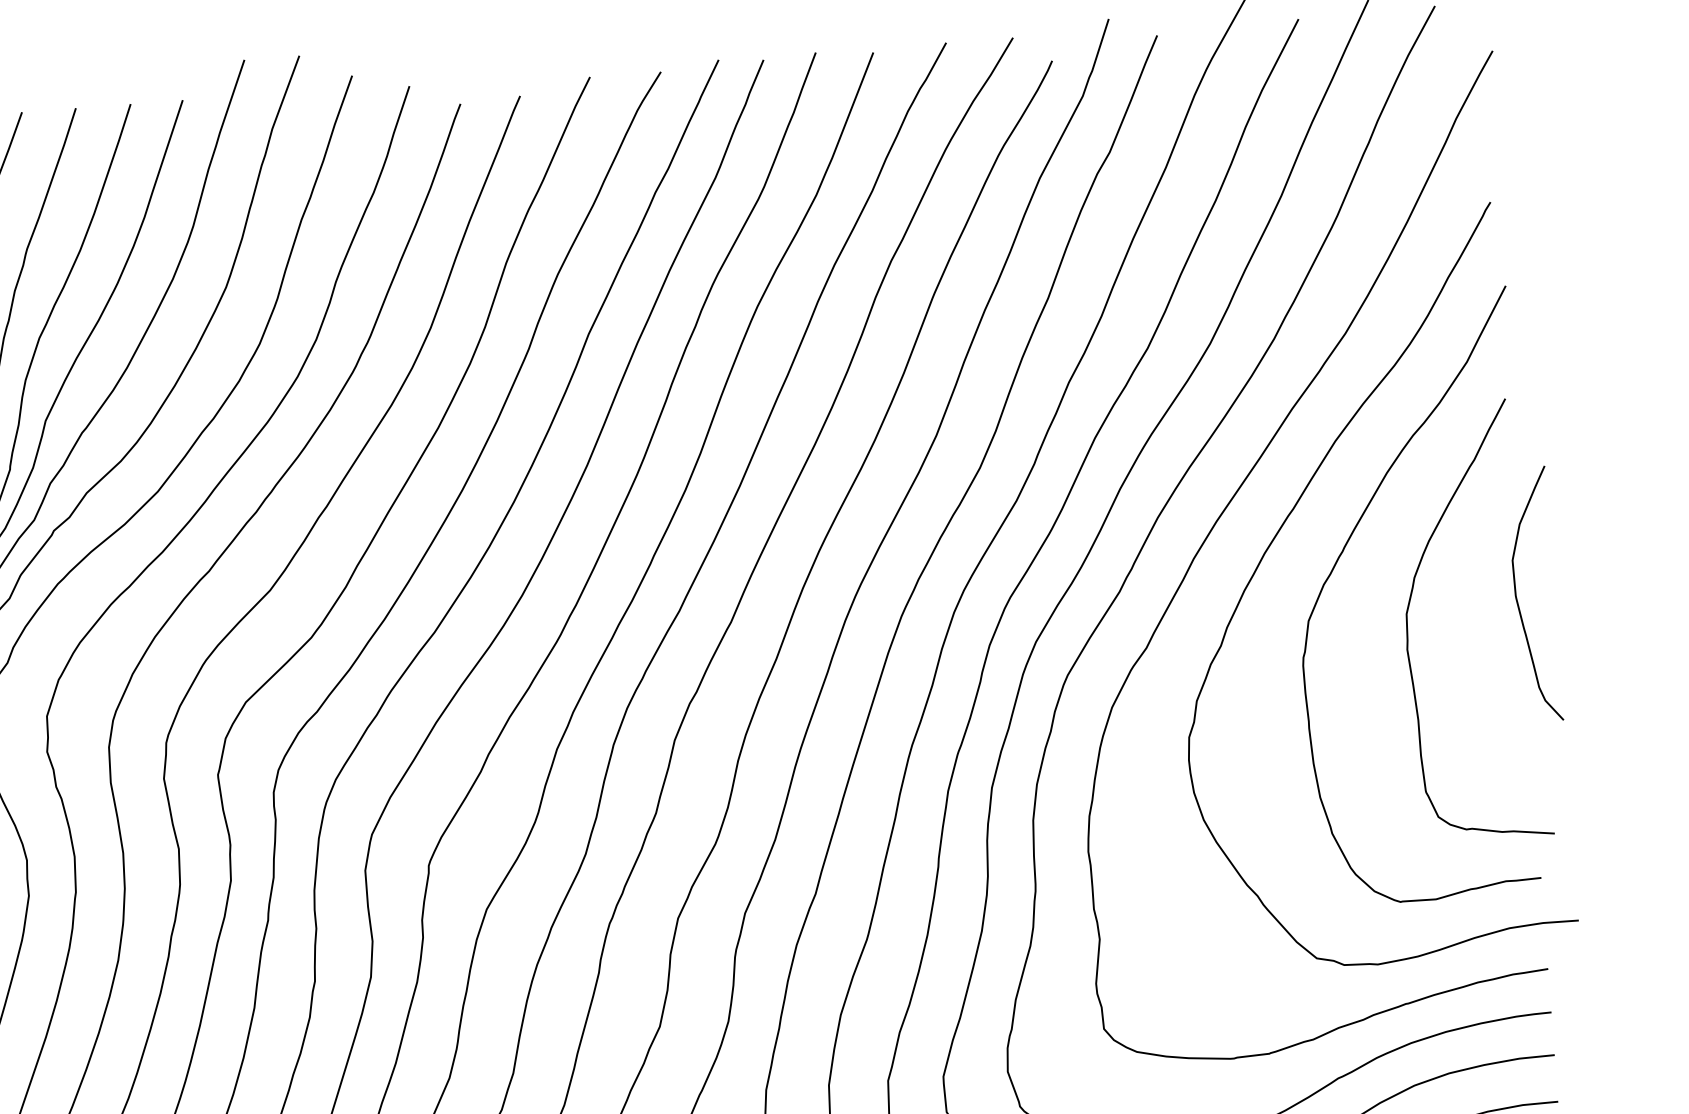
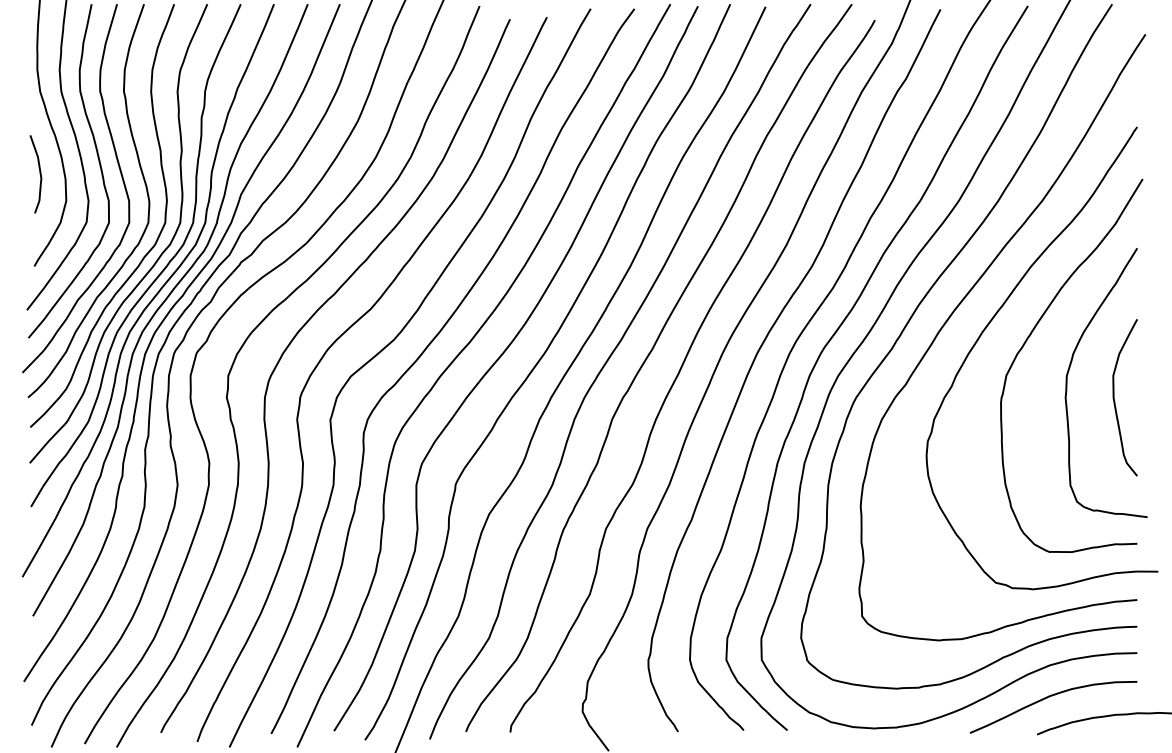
curve: (1519, 601) -> (1115, 401), moved

